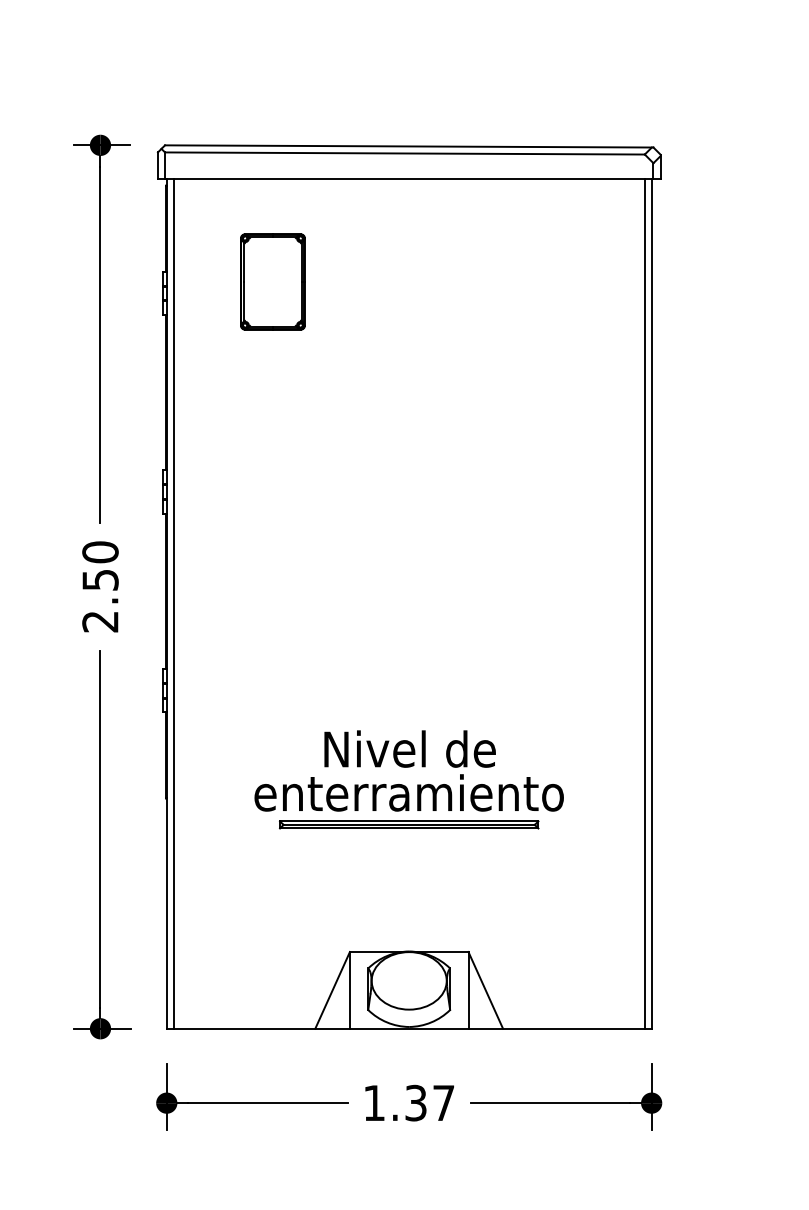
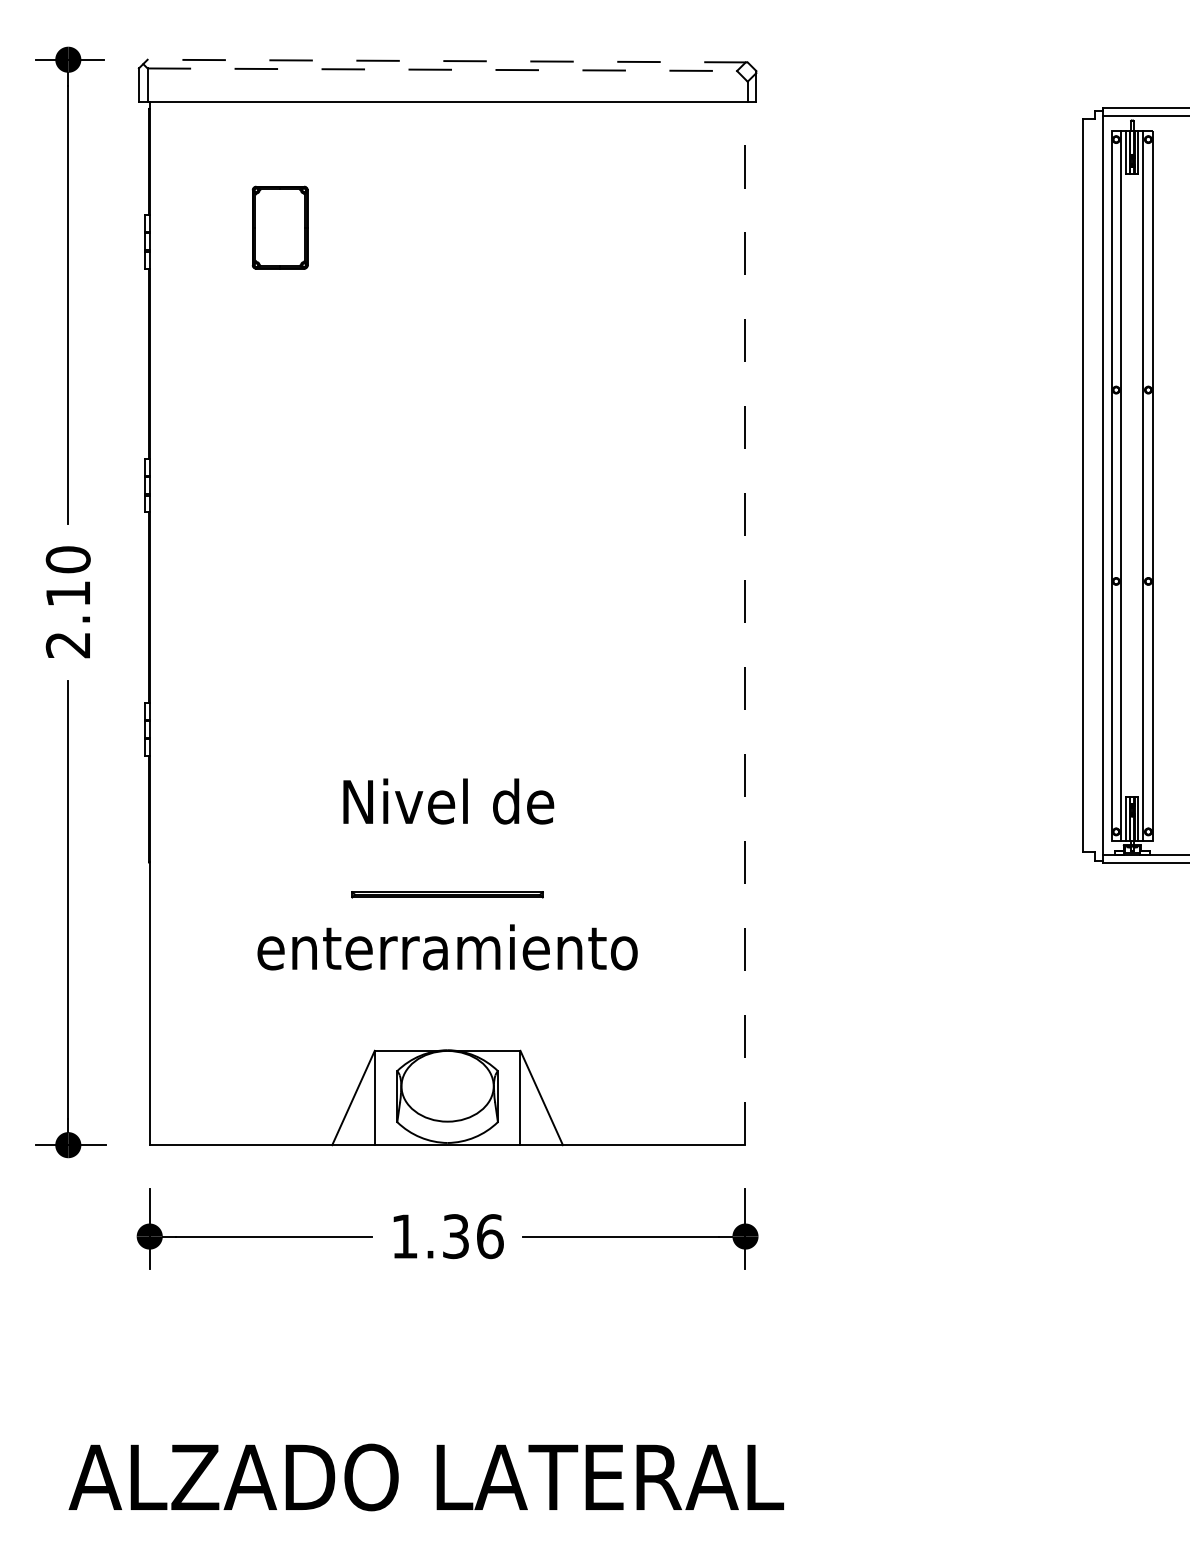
line: (409, 146) -> (447, 61), solid -> dashed
line: (405, 153) -> (442, 69), solid -> dashed
part: (273, 281) -> (280, 227), size x0.7
text: (100, 579) -> (68, 593), 2.50 -> 2.10
line: (173, 604) -> (158, 623), removed
line: (644, 604) -> (736, 623), removed
line: (651, 604) -> (745, 623), solid -> dashed
text: (409, 793) -> (447, 947), moved
part: (409, 824) -> (447, 894), size x0.6
text: (444, 1103) -> (490, 1236), 1.37 -> 1.36

